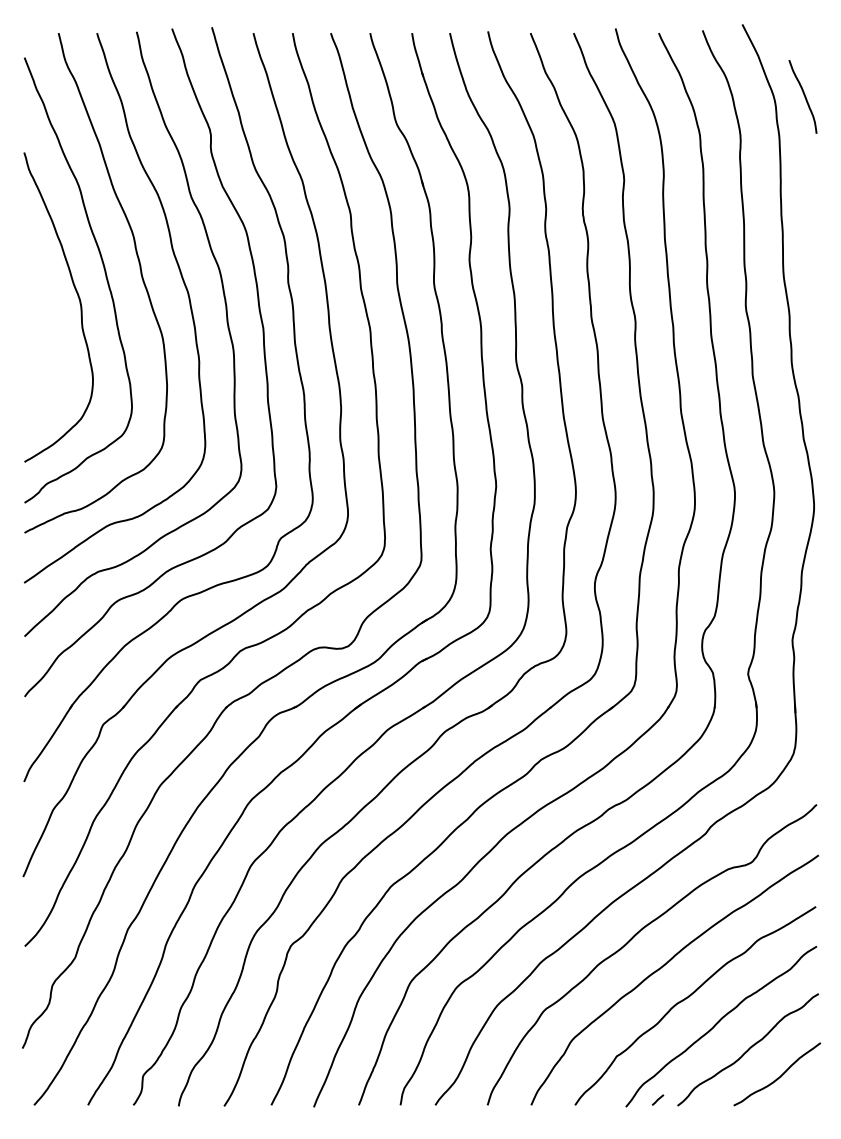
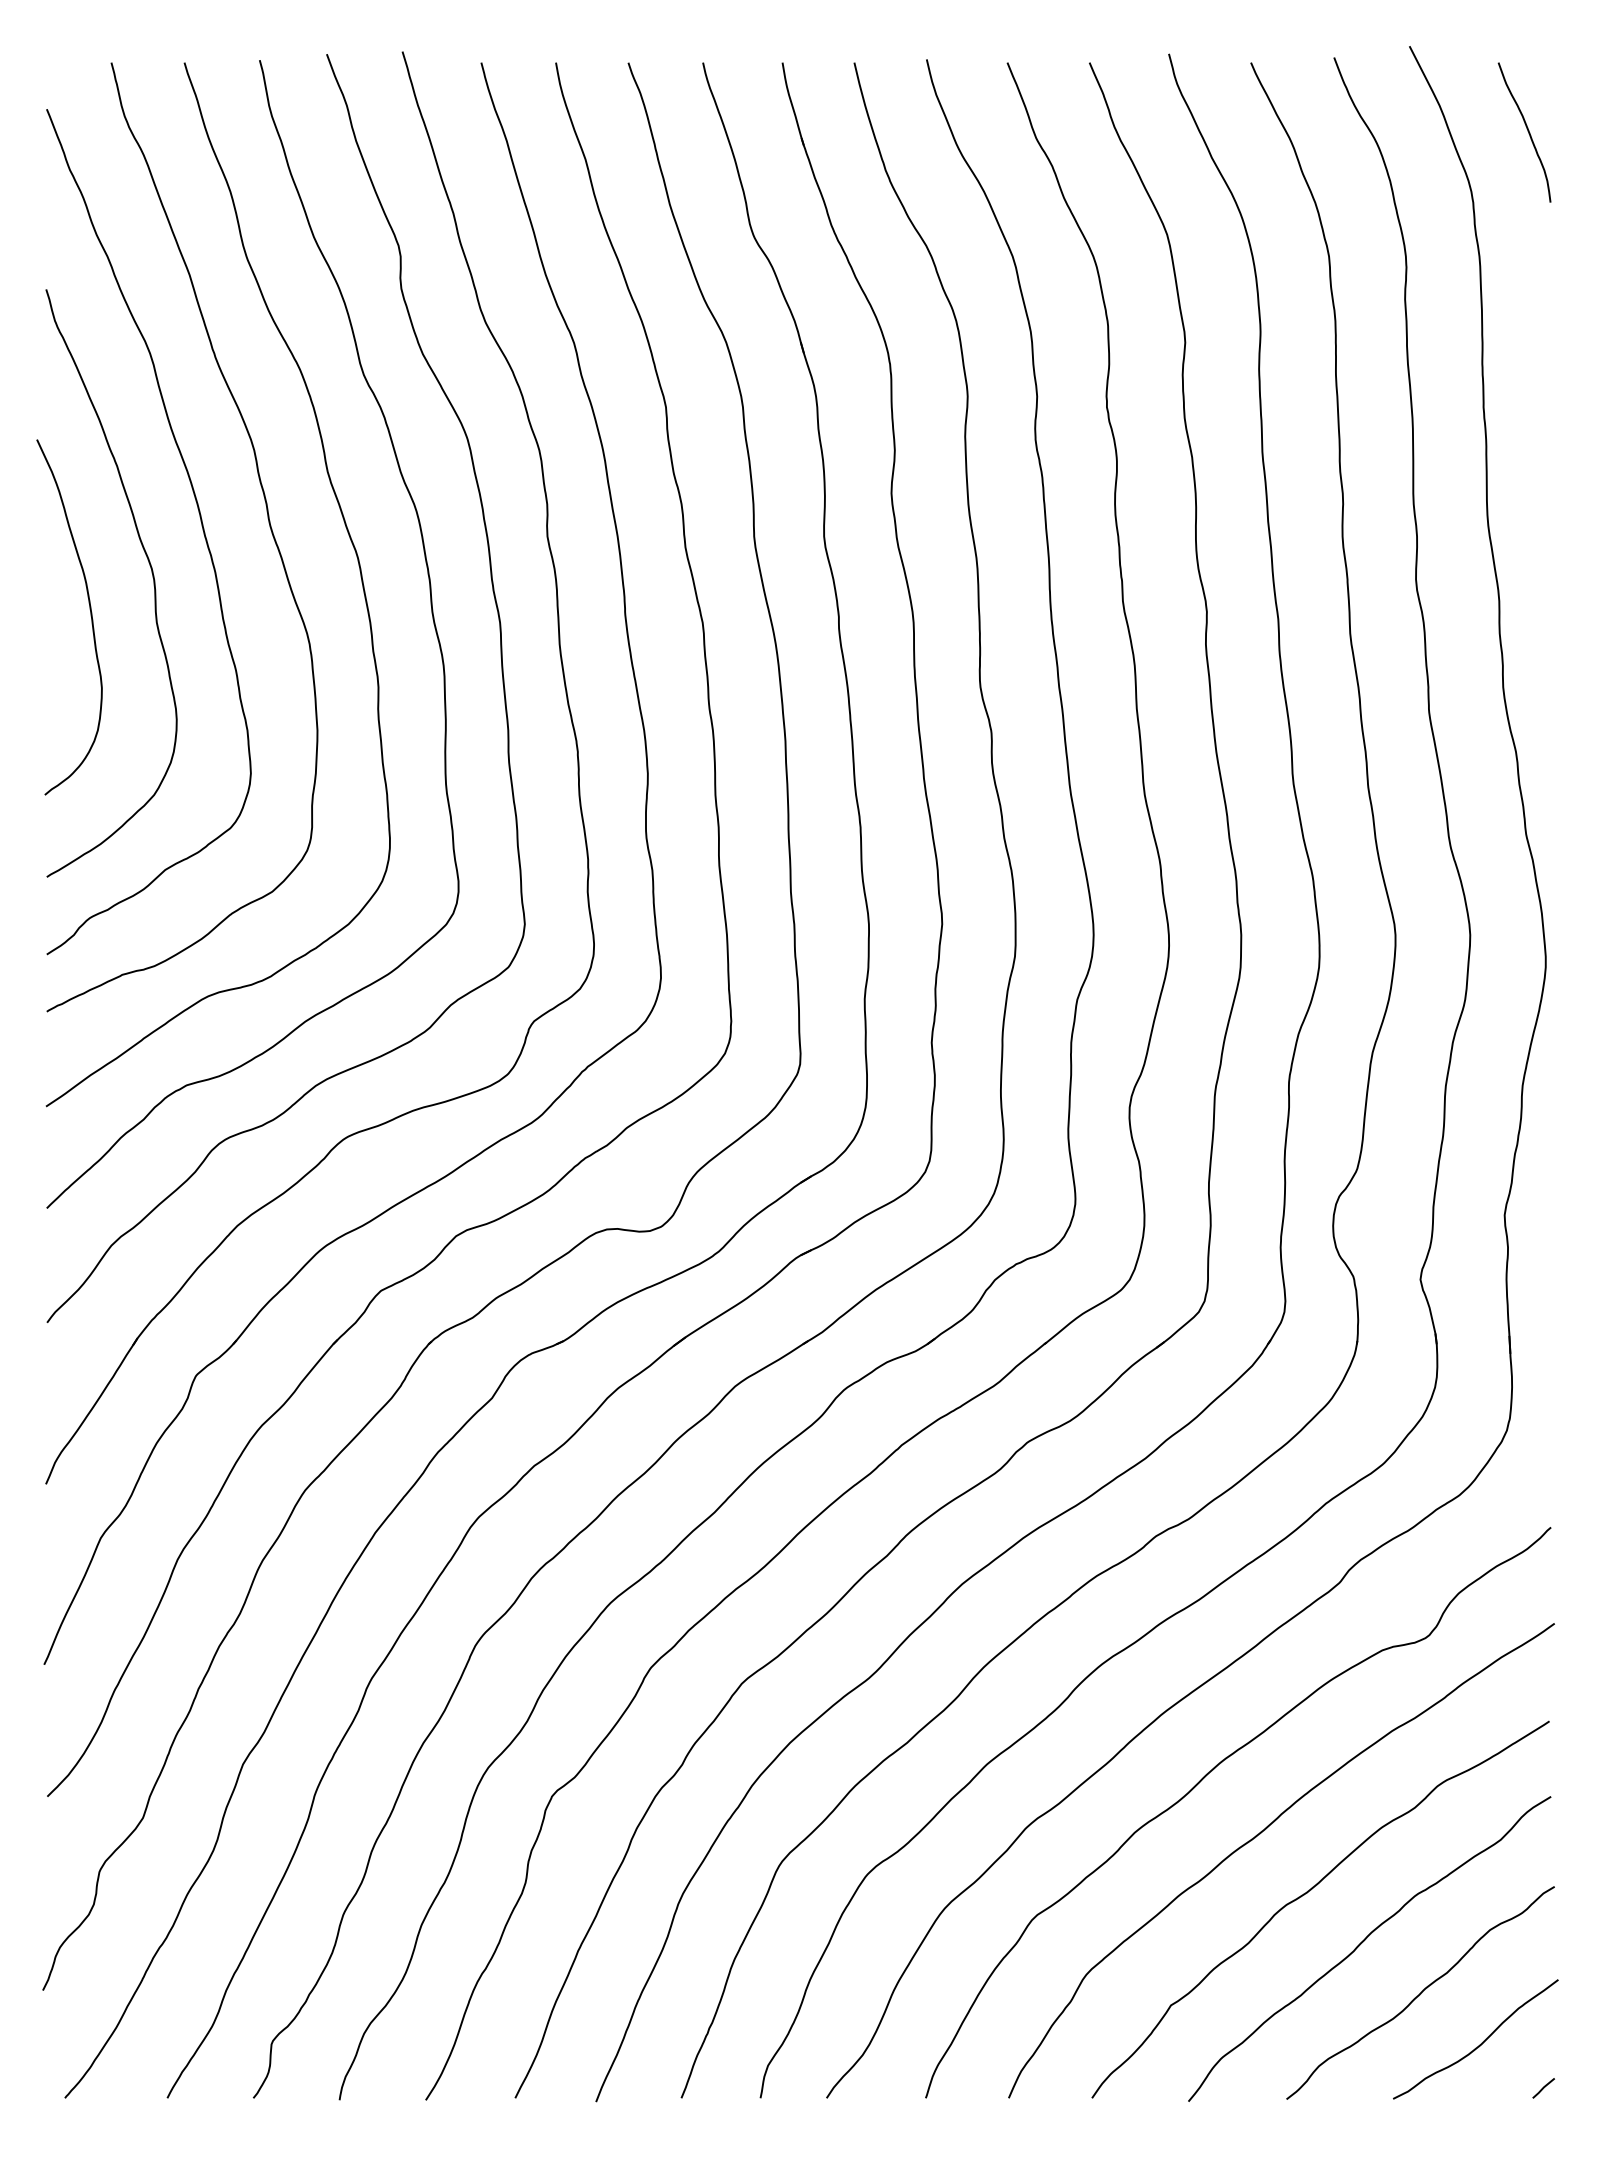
curve: (803, 95) -> (1525, 129), moved
curve: (46, 321) -> (88, 610), added
line: (657, 1099) -> (1542, 2087), moved

